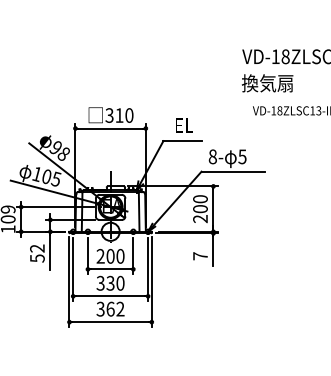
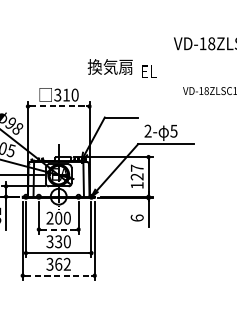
text: (267, 83) -> (110, 67), moved
text: (184, 125) -> (149, 71), moved
line: (111, 128) -> (59, 106), solid -> dashed
text: (212, 156) -> (147, 130), 8- -> 2-
text: (200, 209) -> (137, 177), 200 -> 127
text: (200, 256) -> (137, 218), 7 -> 6
line: (110, 269) -> (58, 229), solid -> dashed
line: (111, 322) -> (59, 276), solid -> dashed

